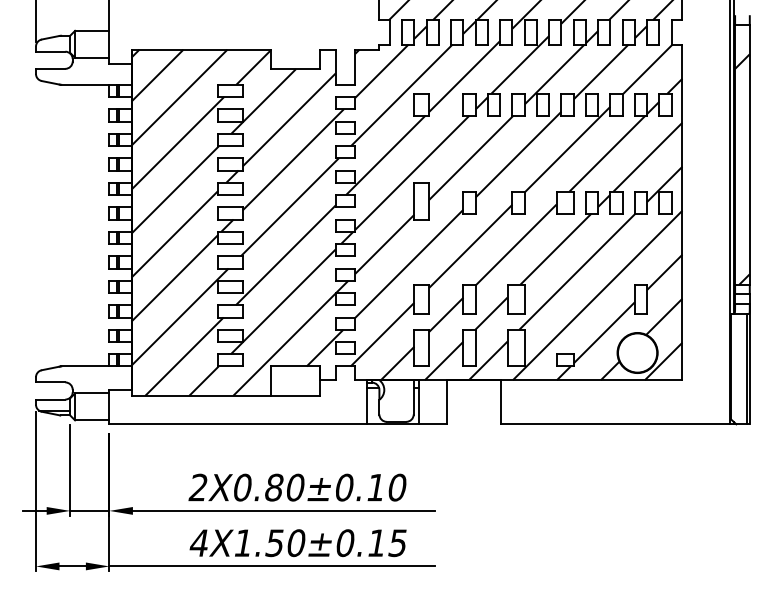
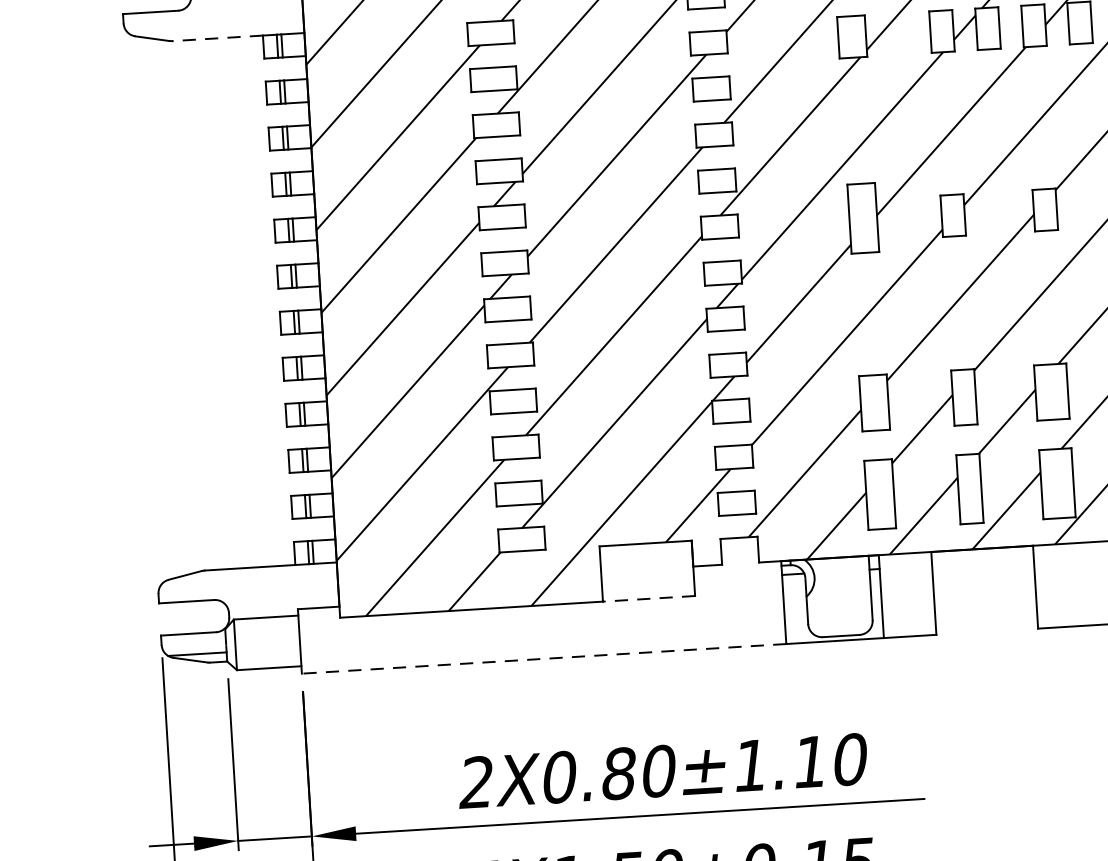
line: (84, 84) -> (216, 37), solid -> dashed
line: (295, 395) -> (648, 598), solid -> dashed
line: (238, 424) -> (544, 659), solid -> dashed
text: (344, 487) -> (750, 765), 2X0.80±0.10 -> 2X0.80±1.10

